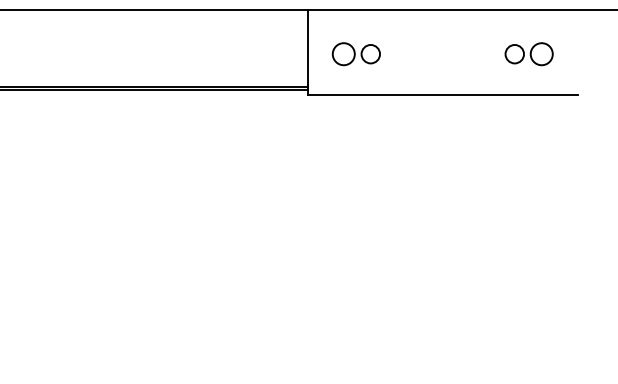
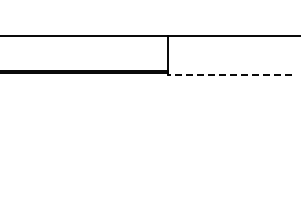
part: (355, 54) -> (189, 56), removed
part: (528, 54) -> (269, 56), removed
line: (442, 95) -> (229, 75), solid -> dashed

